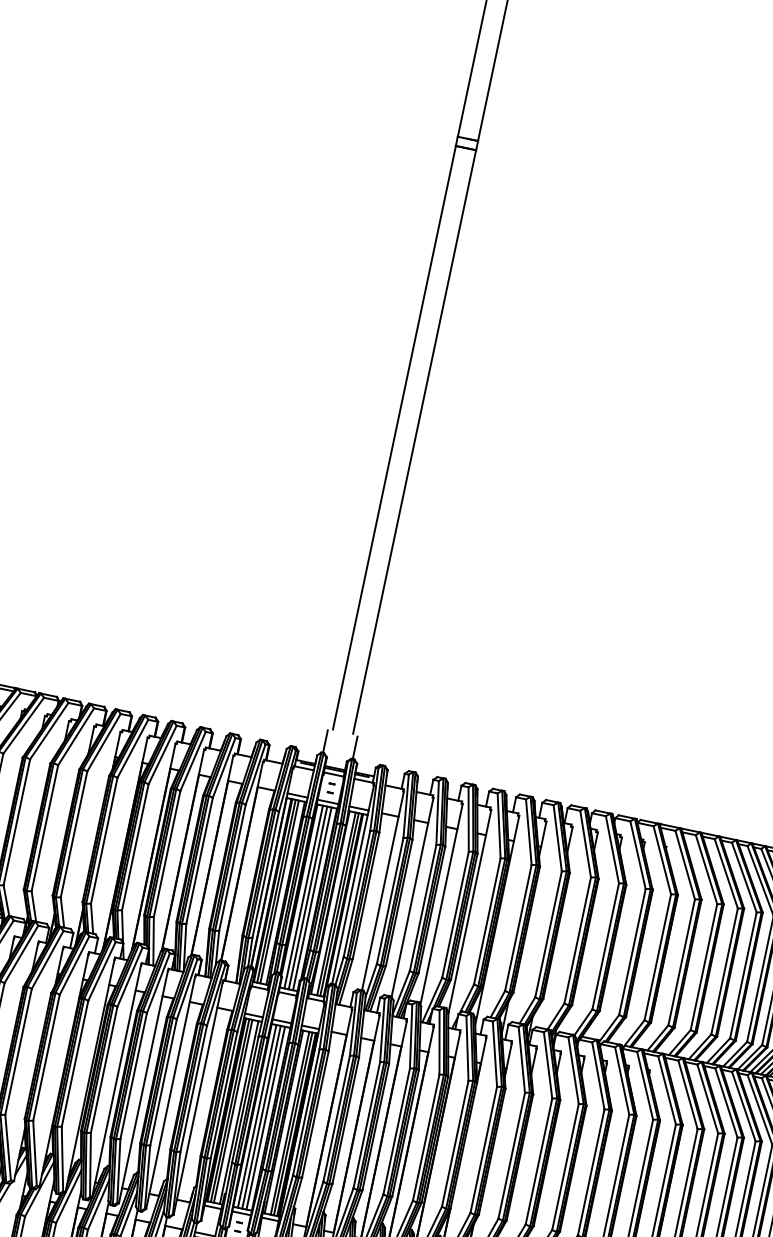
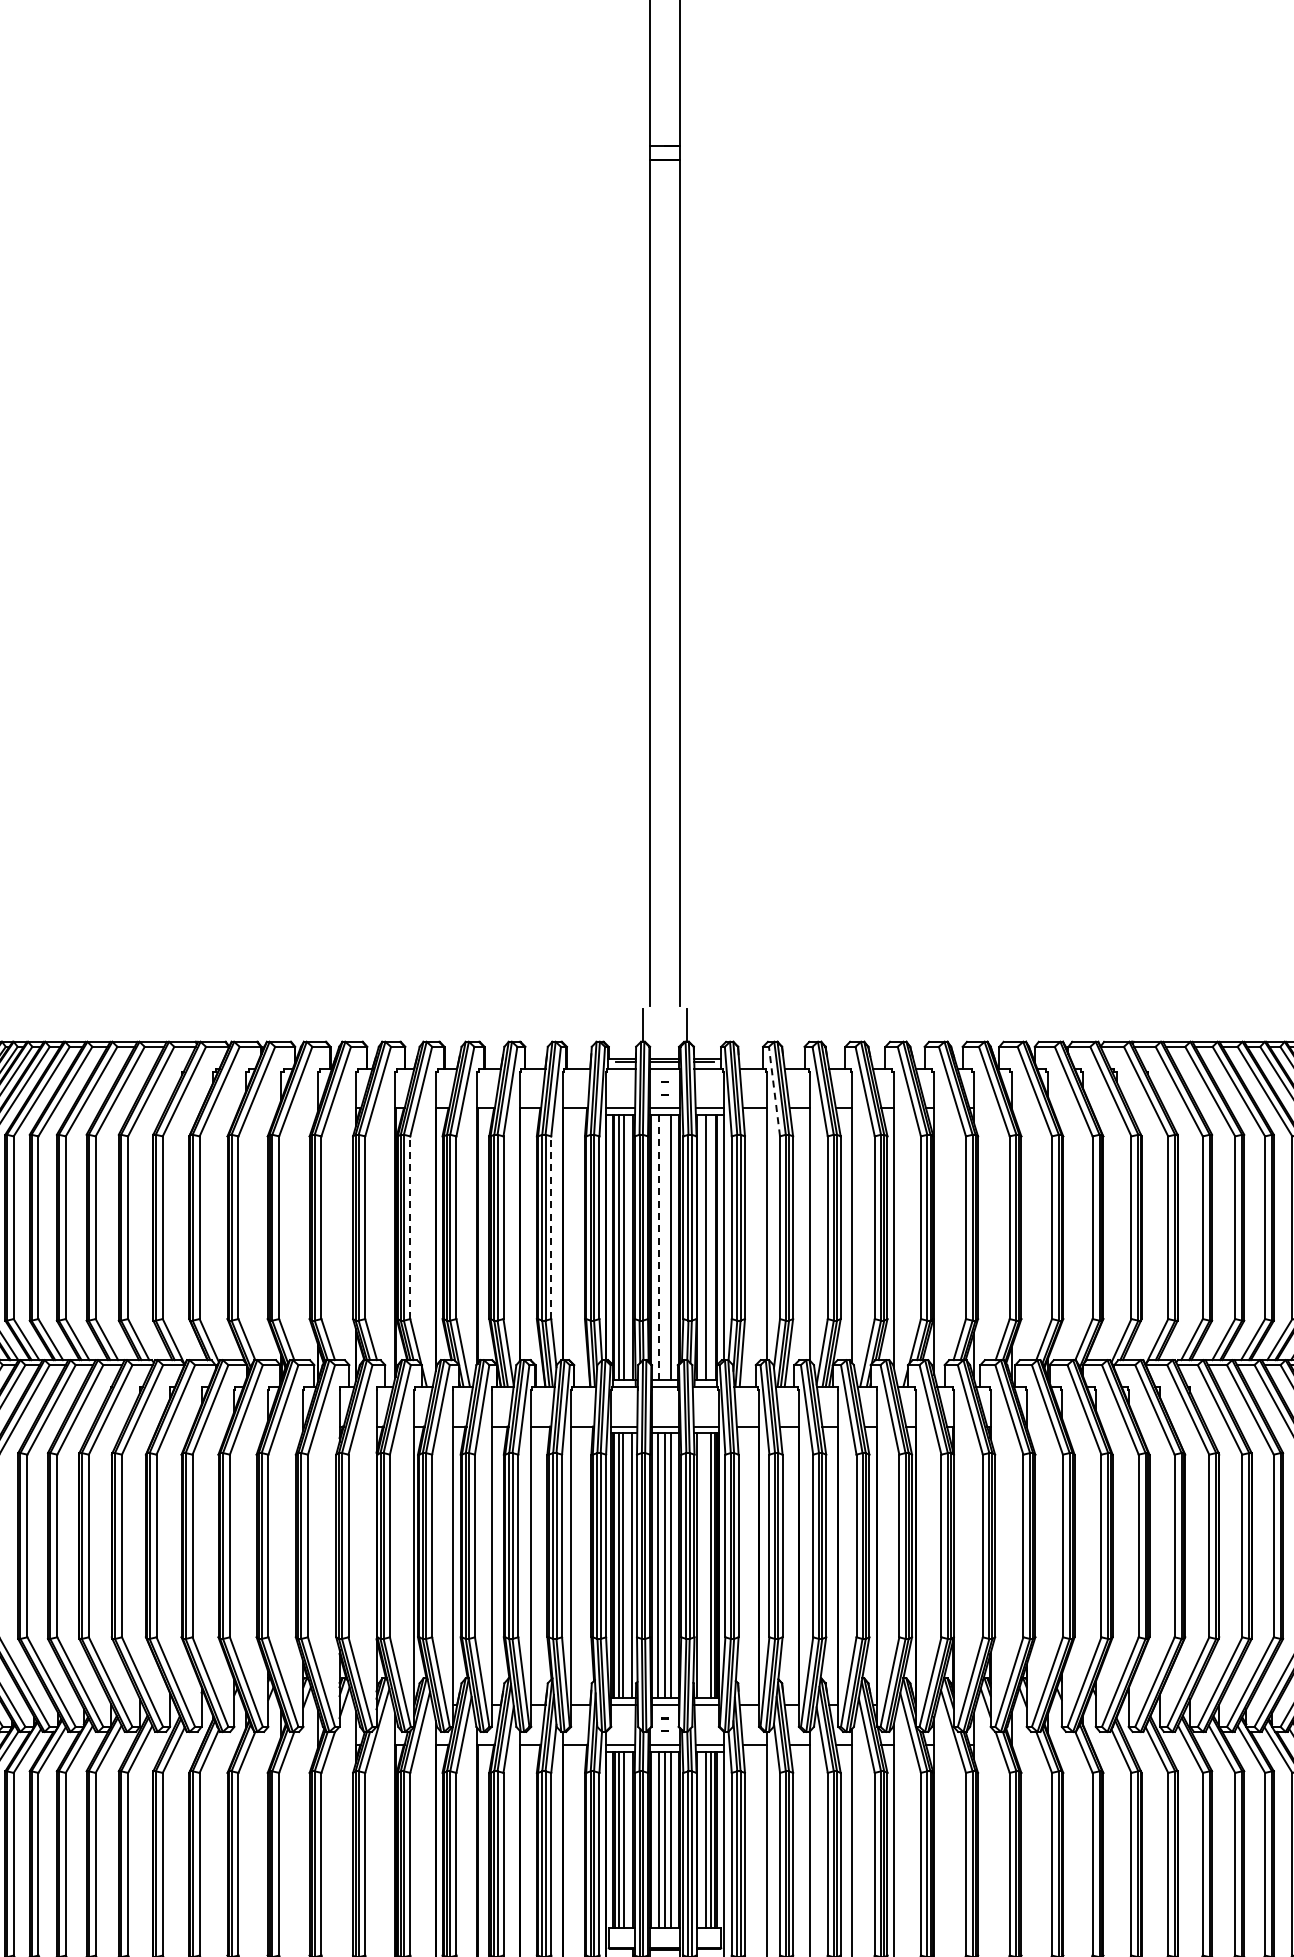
line: (406, 806) -> (774, 1091), solid -> dashed
line: (135, 847) -> (410, 1227), solid -> dashed
line: (232, 867) -> (551, 1227), solid -> dashed
line: (303, 896) -> (658, 1247), solid -> dashed
line: (308, 897) -> (665, 1247), removed
line: (339, 904) -> (710, 1247), removed
line: (290, 1123) -> (706, 1565), removed

